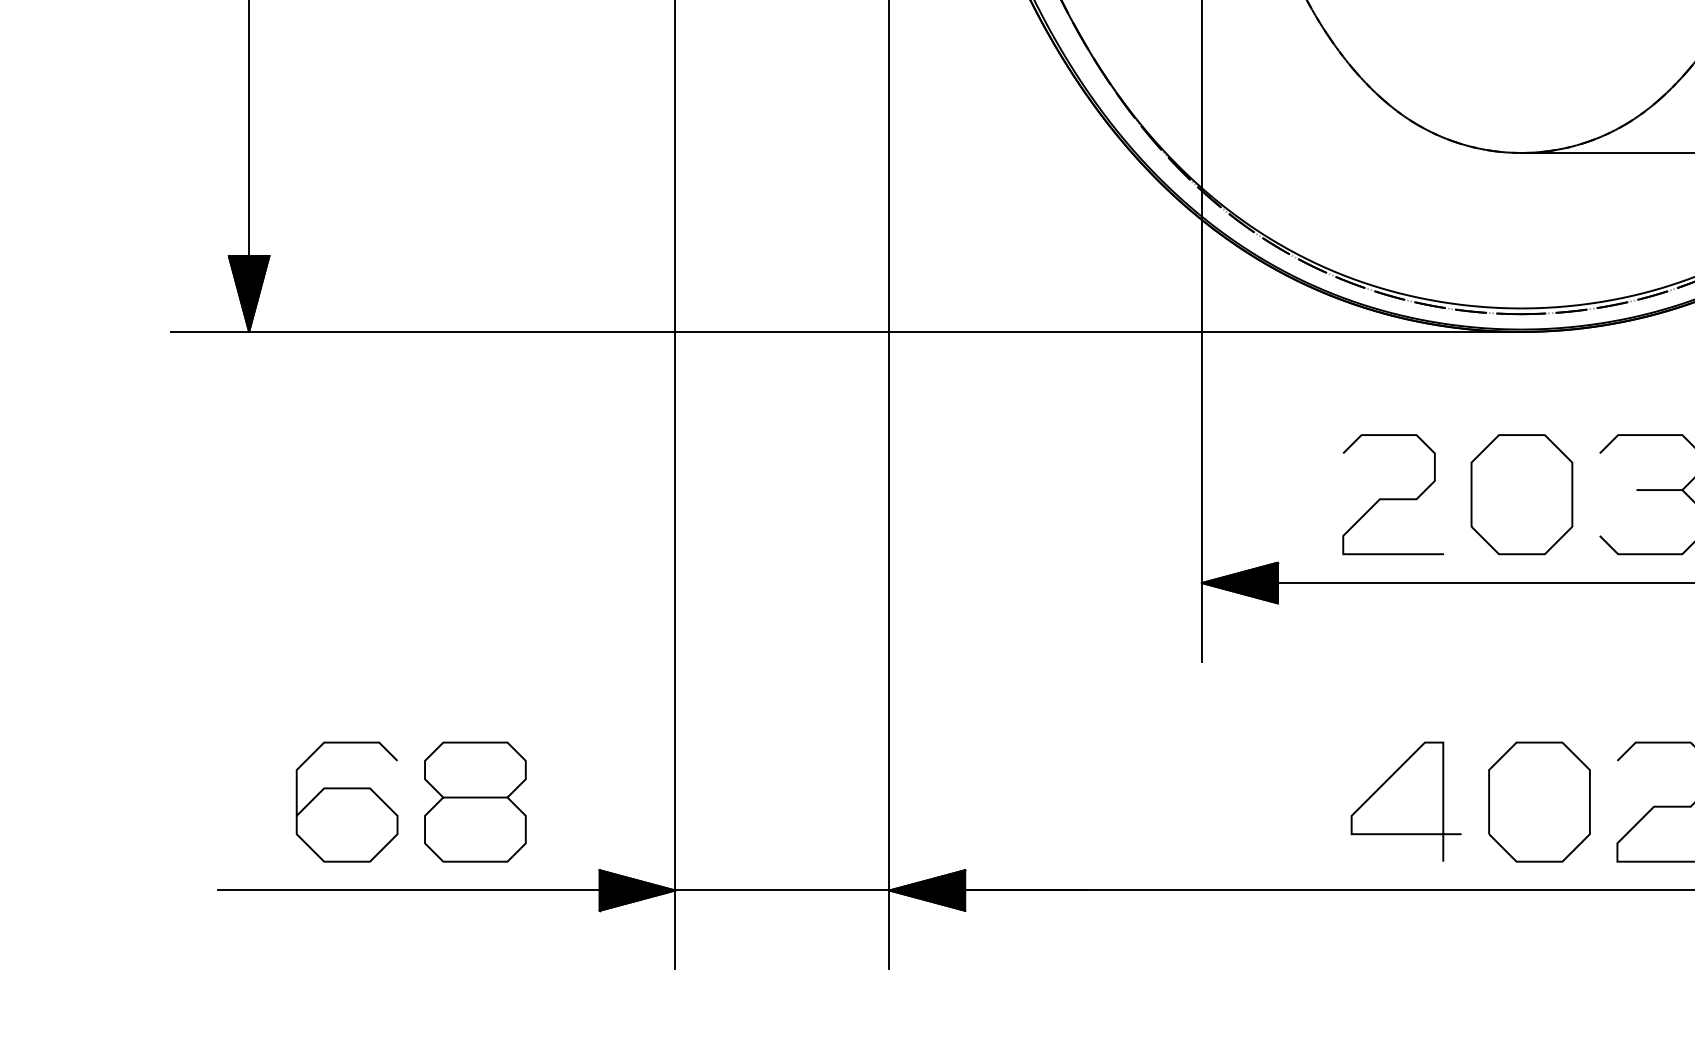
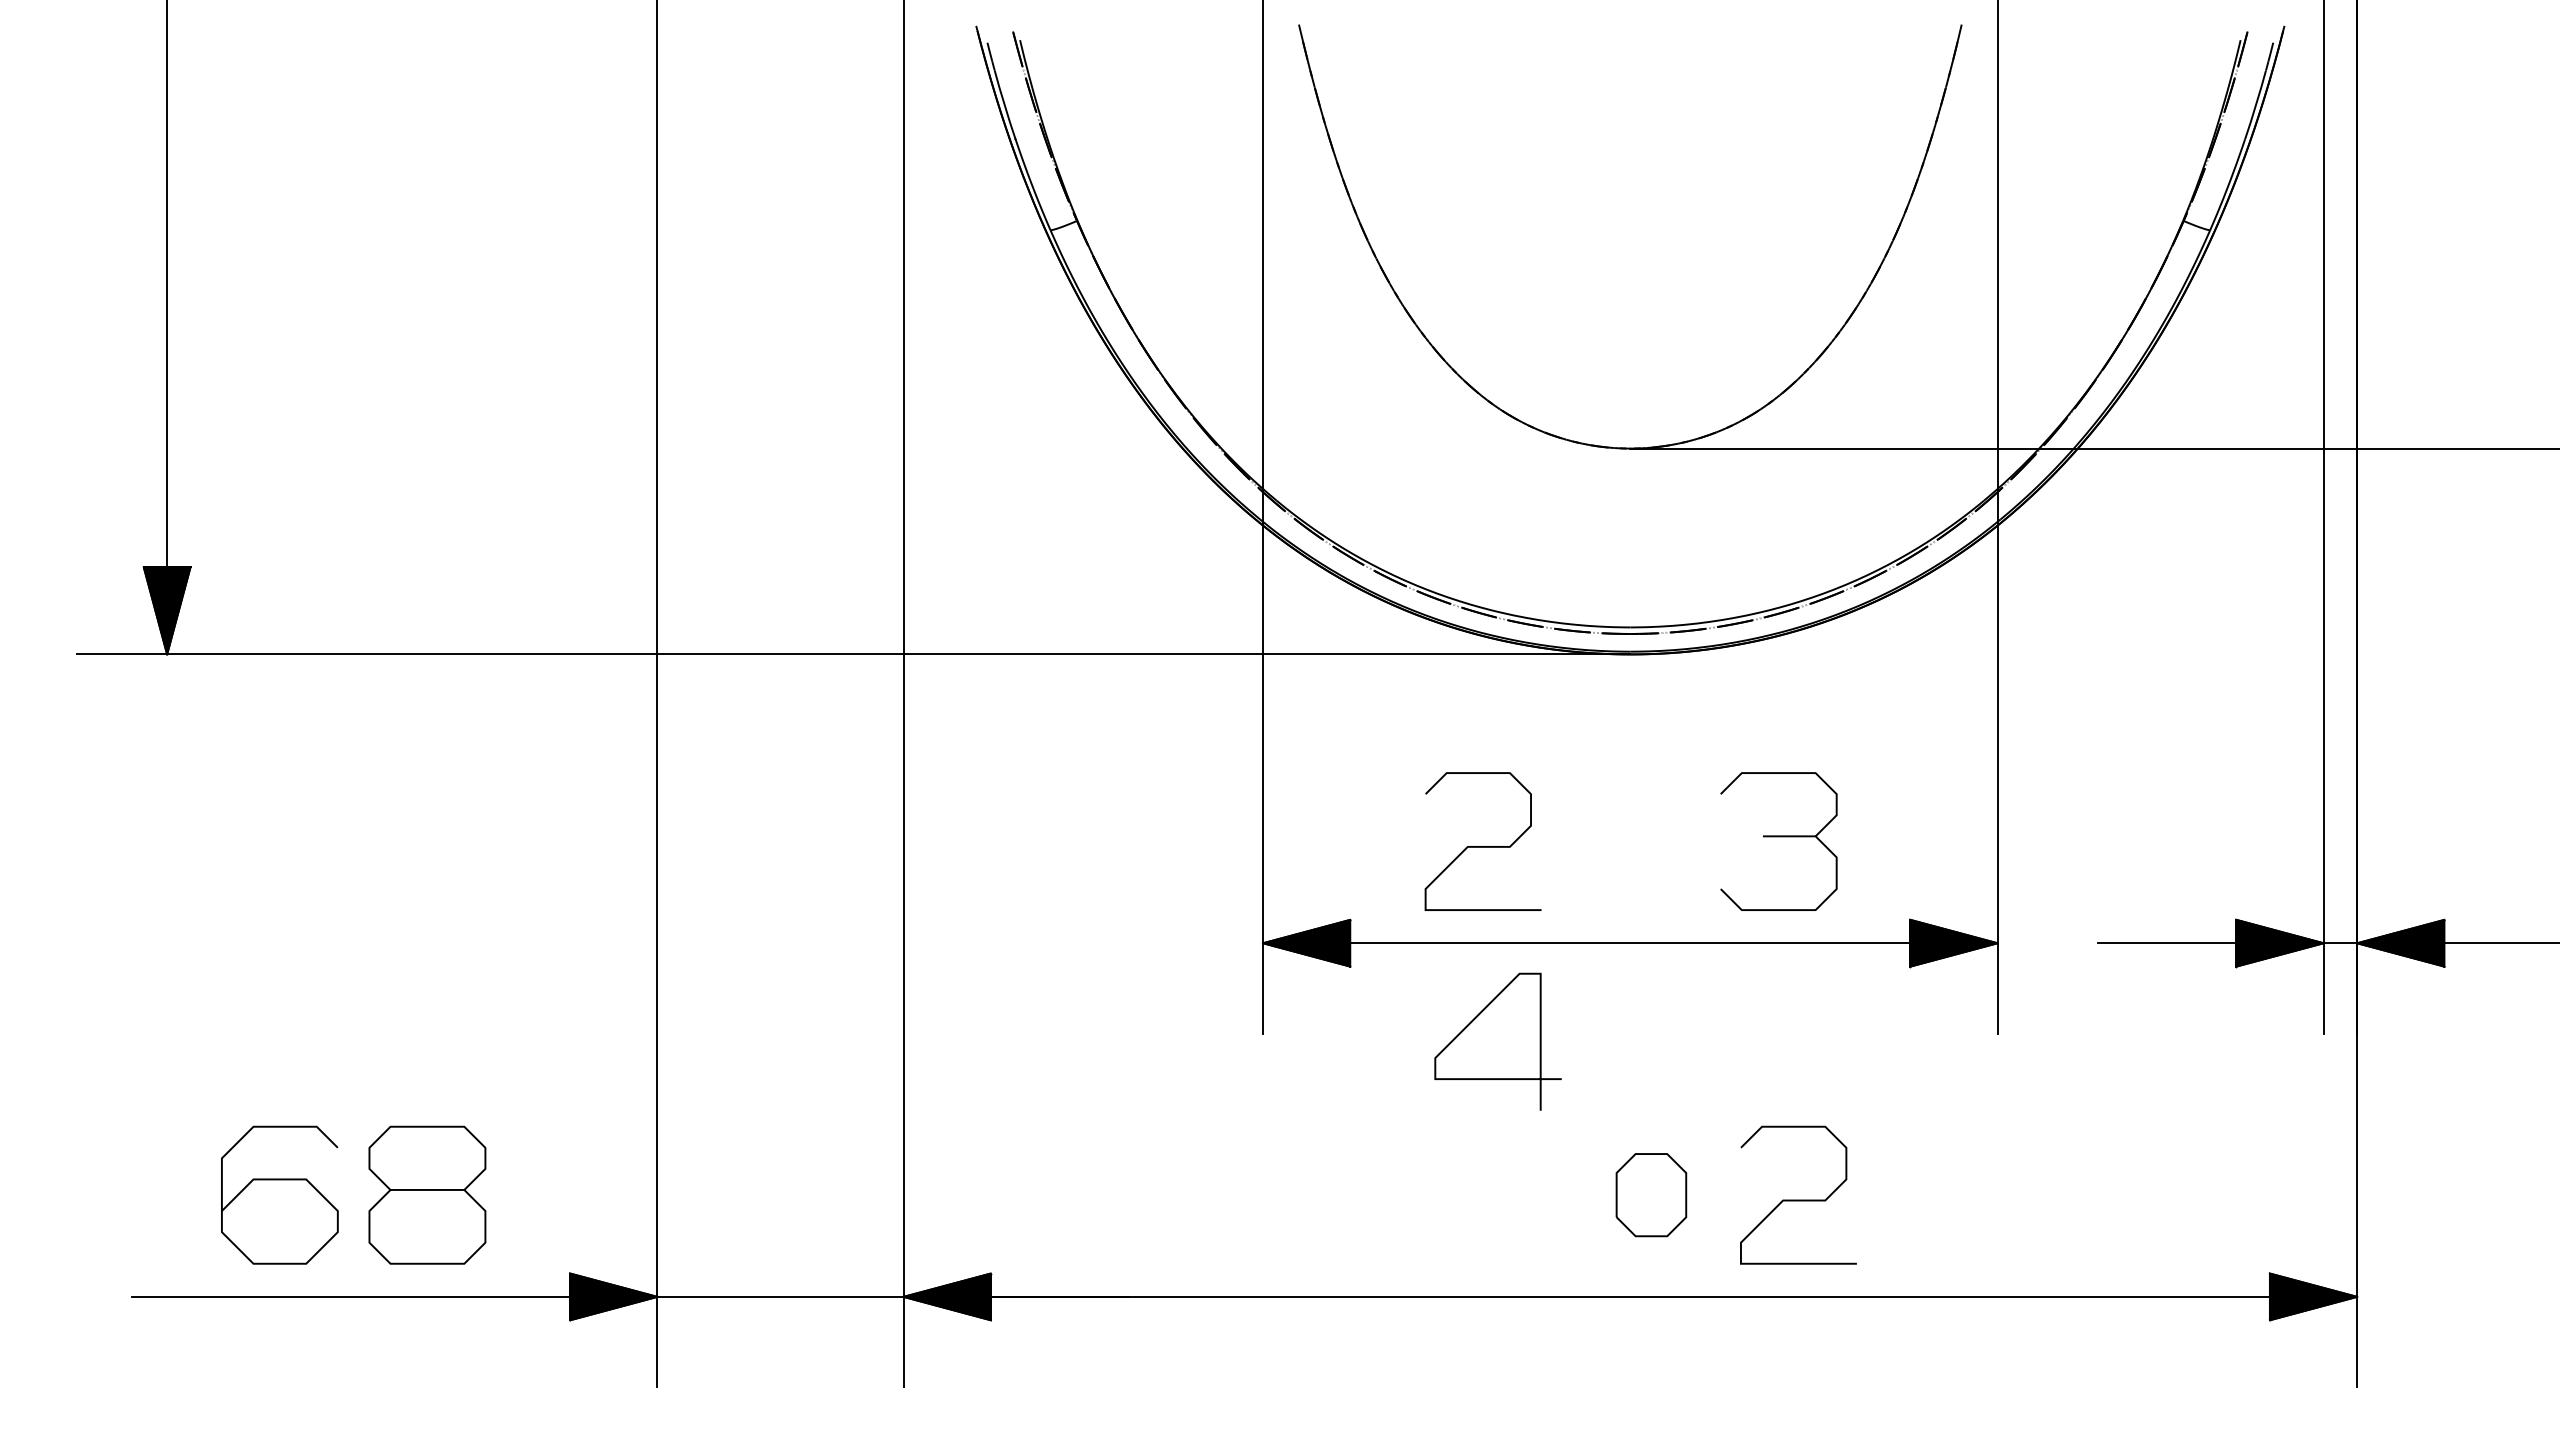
part: (1521, 494) -> (1630, 841), removed
curve: (1386, 782) -> (1475, 1019), moved
part: (1539, 801) -> (1651, 1194), size x0.6

